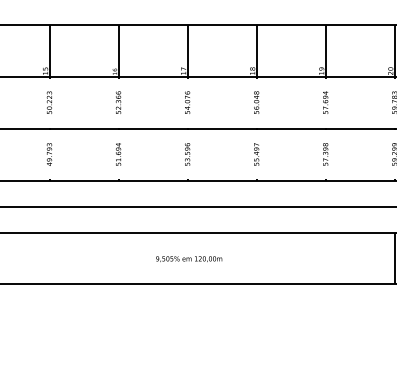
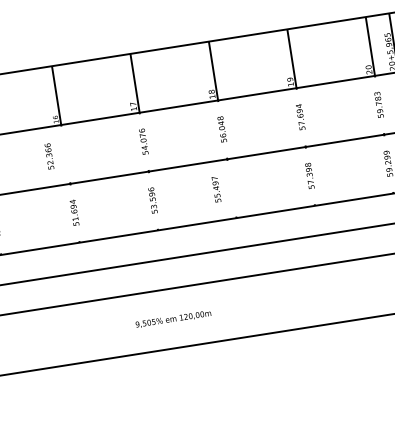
text: (118, 102) -> (49, 156), moved
text: (256, 154) -> (216, 189), moved

